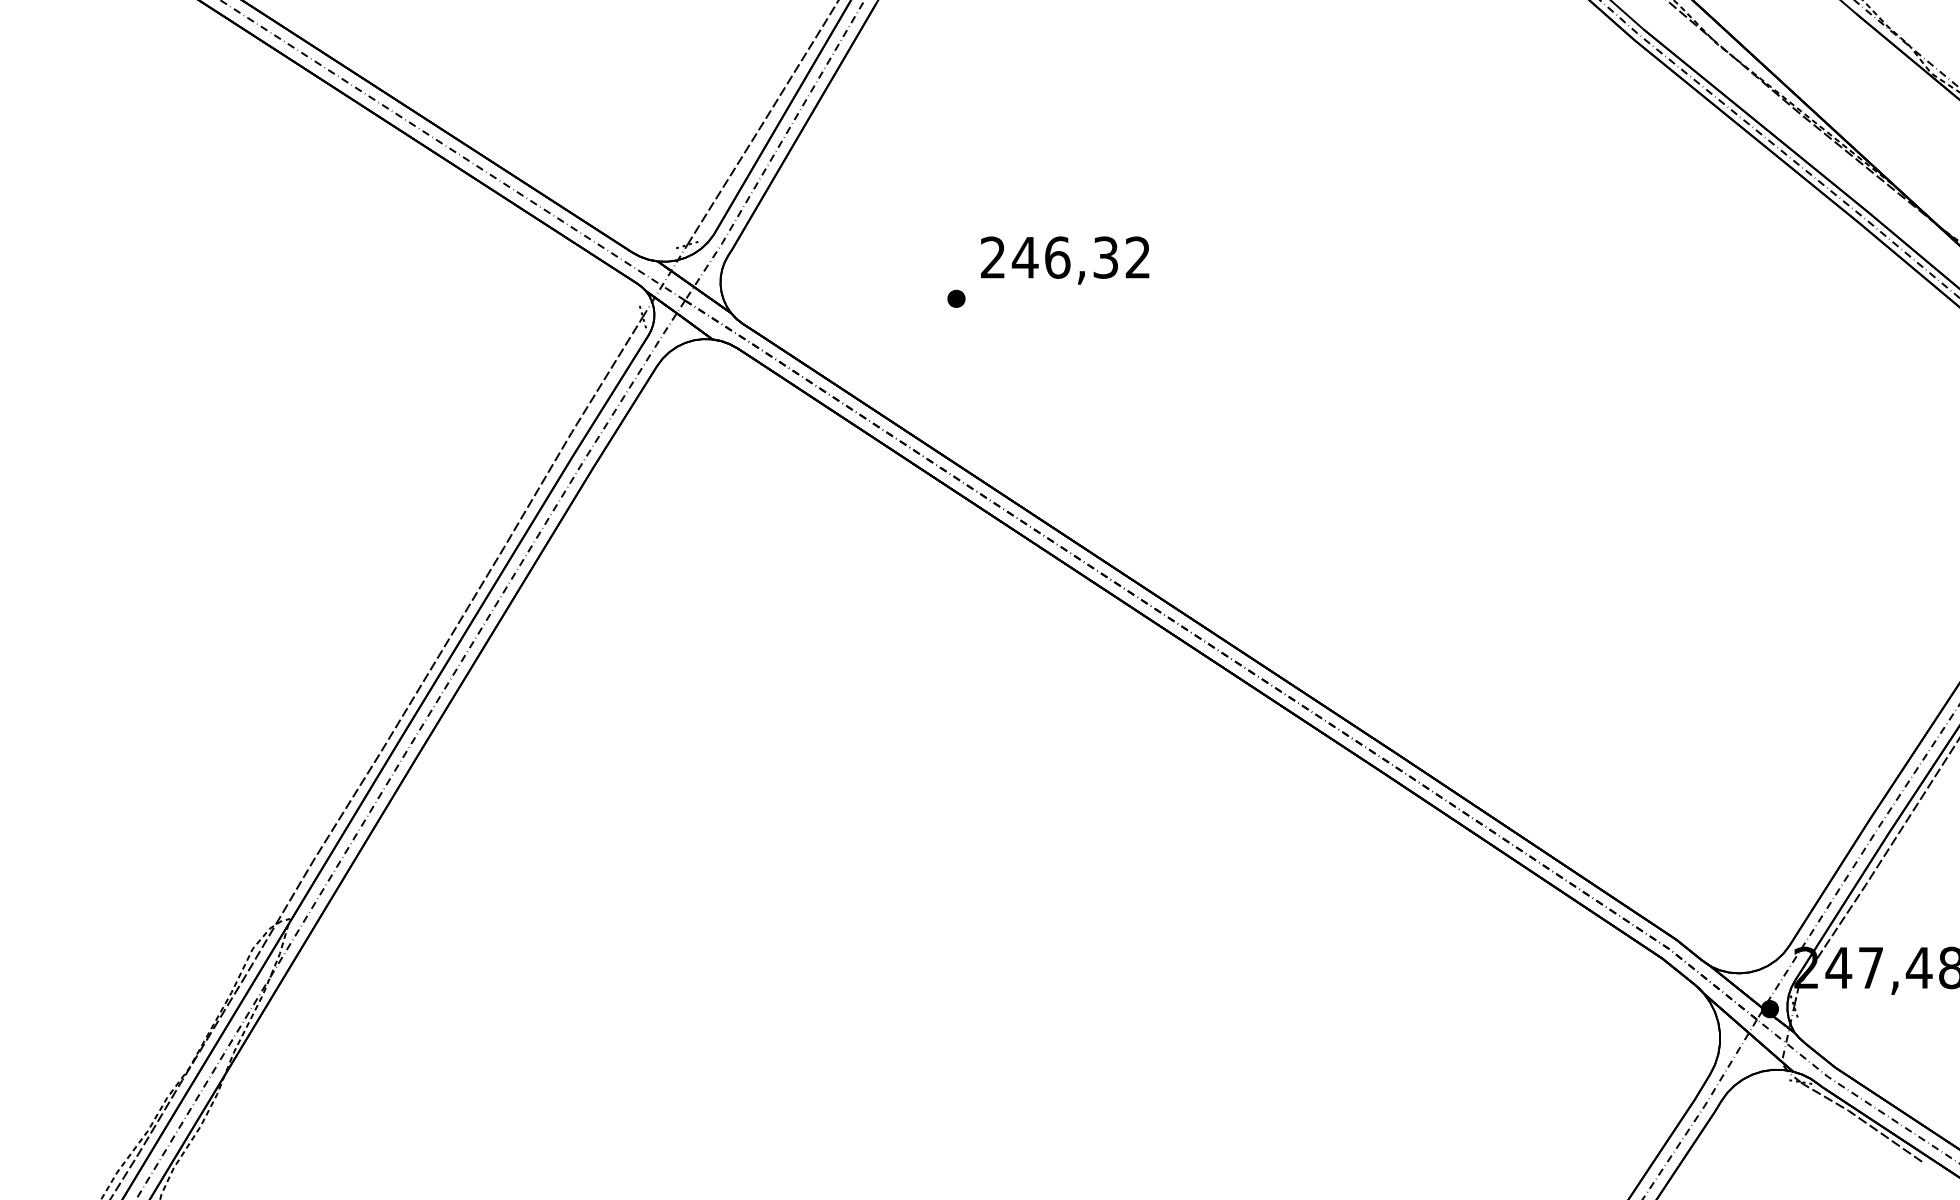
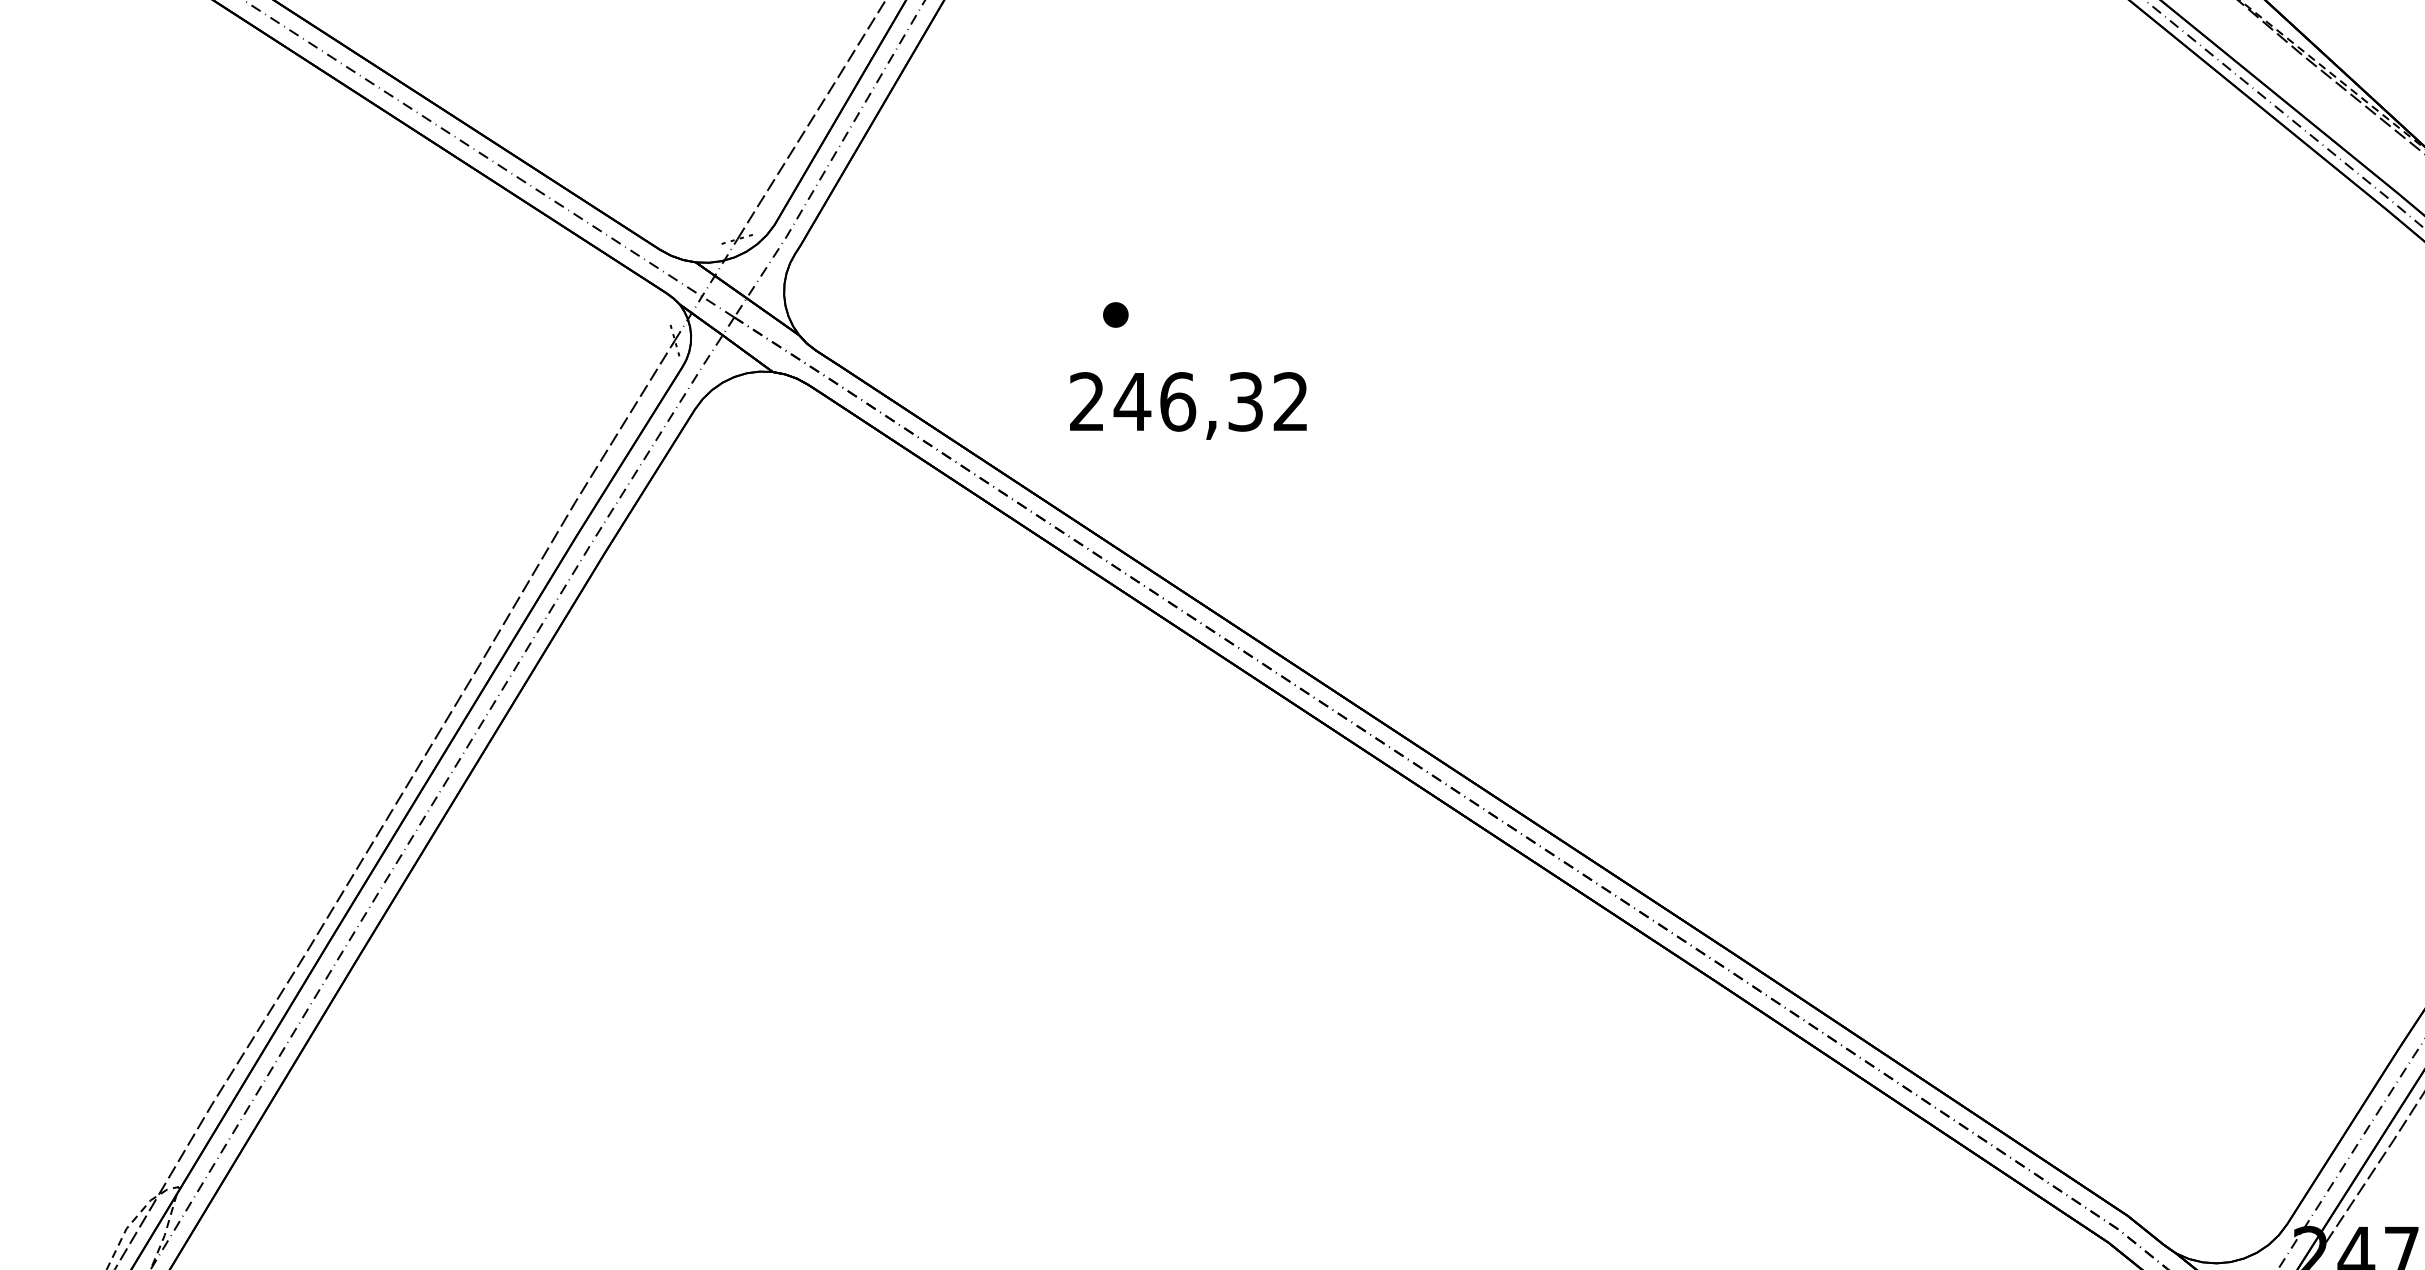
text: (1065, 260) -> (1188, 405), moved

